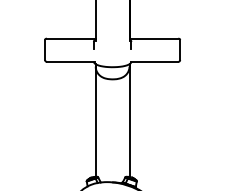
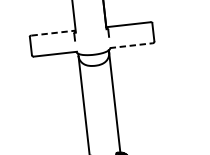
line: (71, 38) -> (53, 32), solid -> dashed
line: (154, 61) -> (131, 45), solid -> dashed

